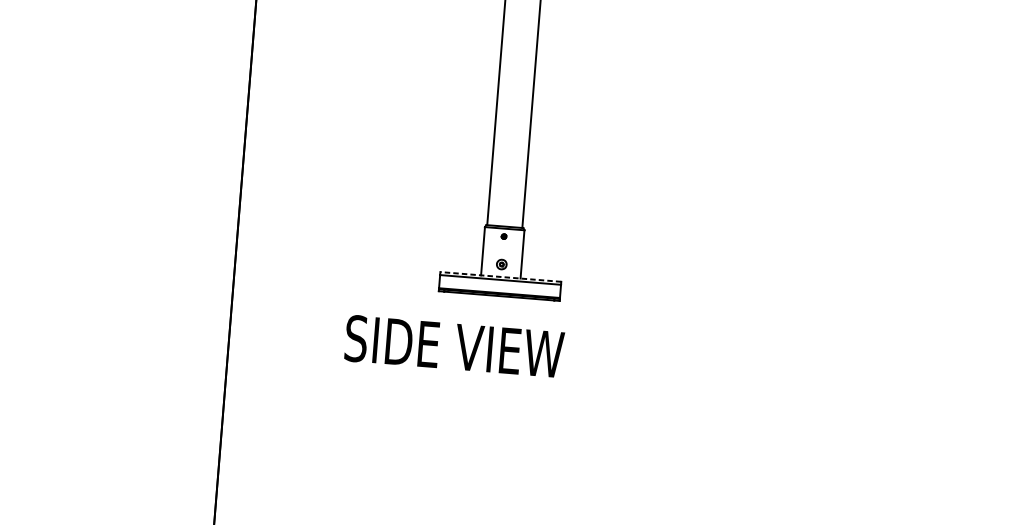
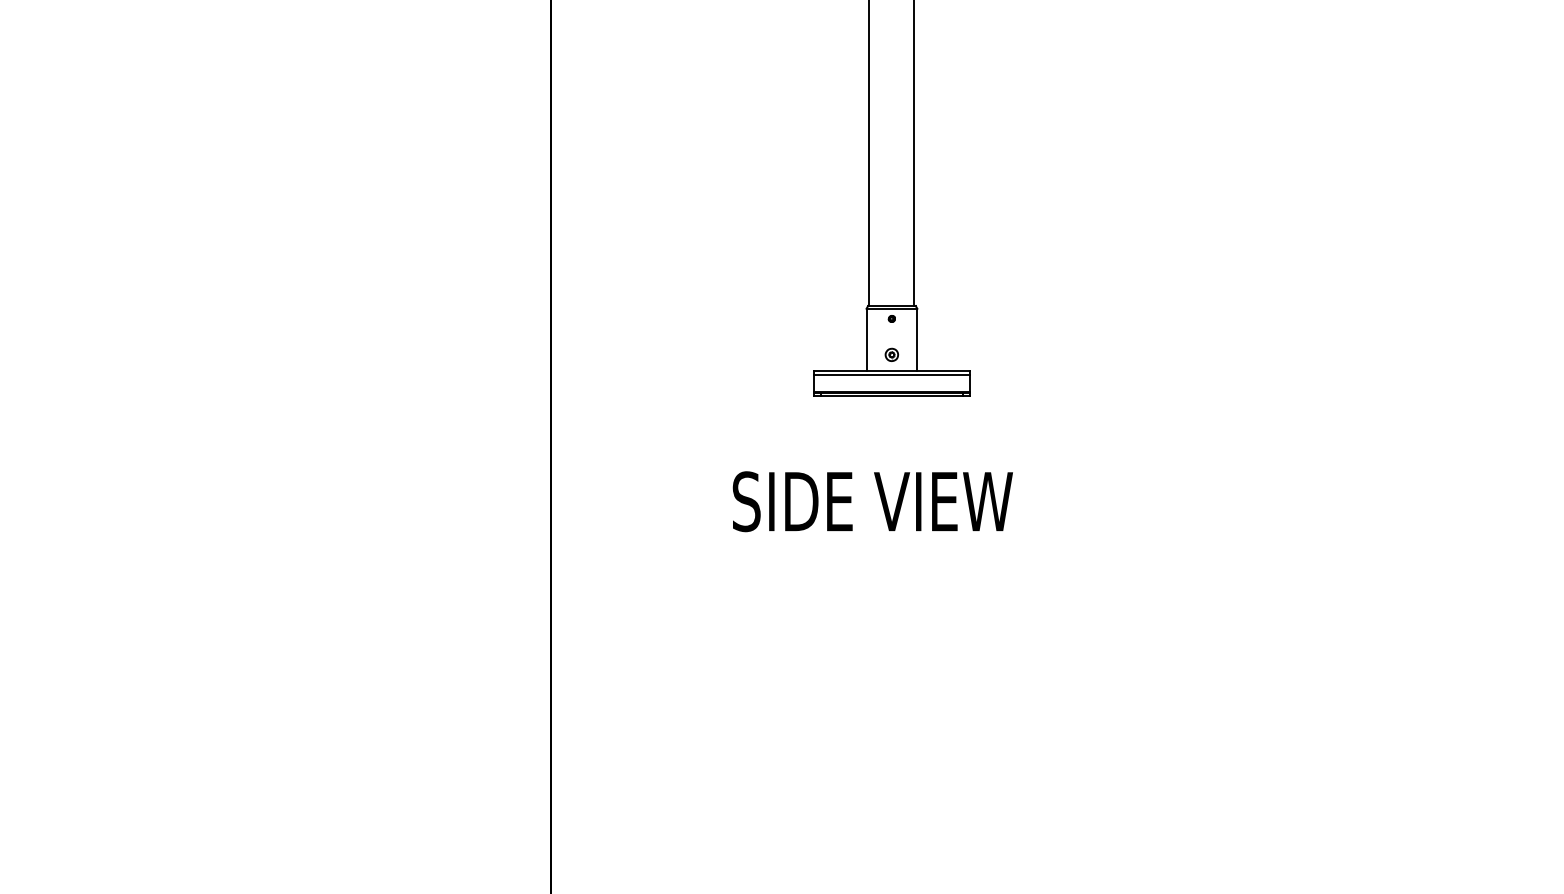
line: (500, 276) -> (891, 370), dashed -> solid
text: (454, 346) -> (872, 501), moved

